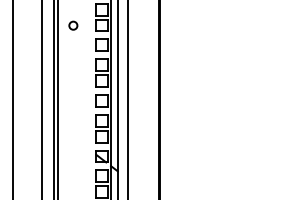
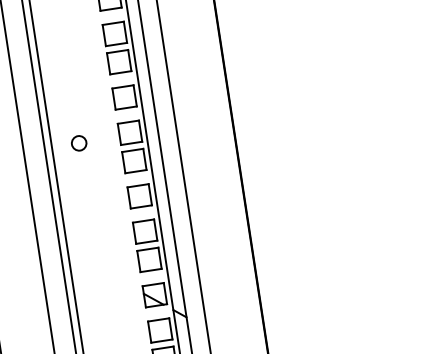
circle: (73, 25) -> (79, 142), moved

